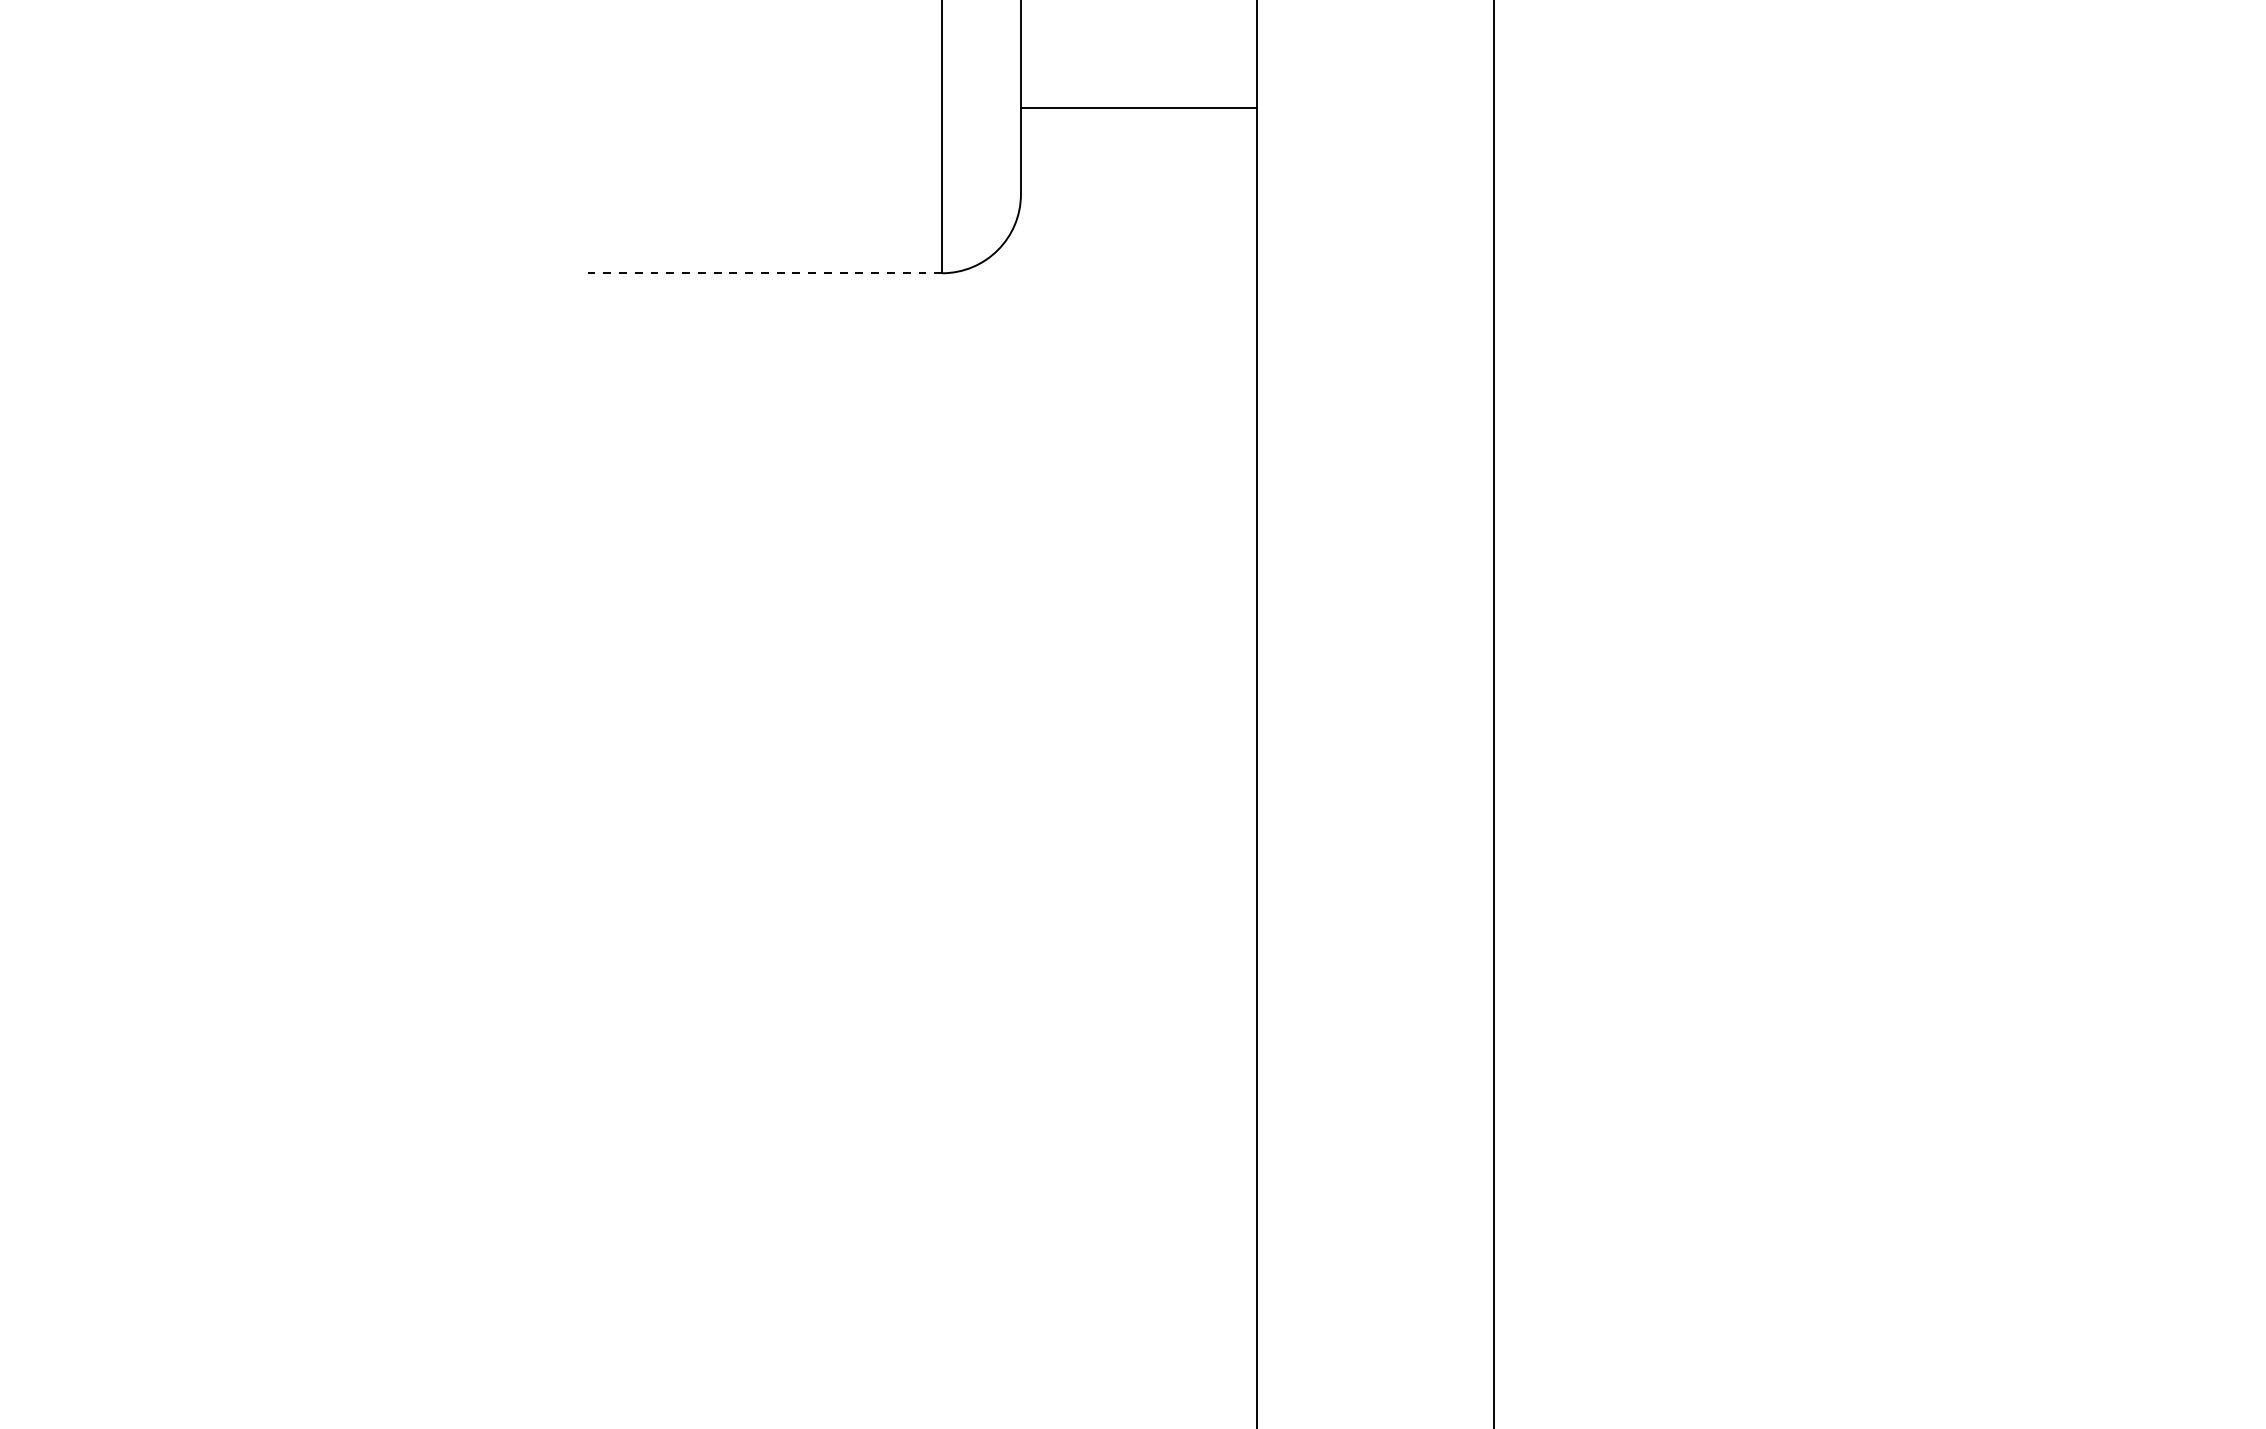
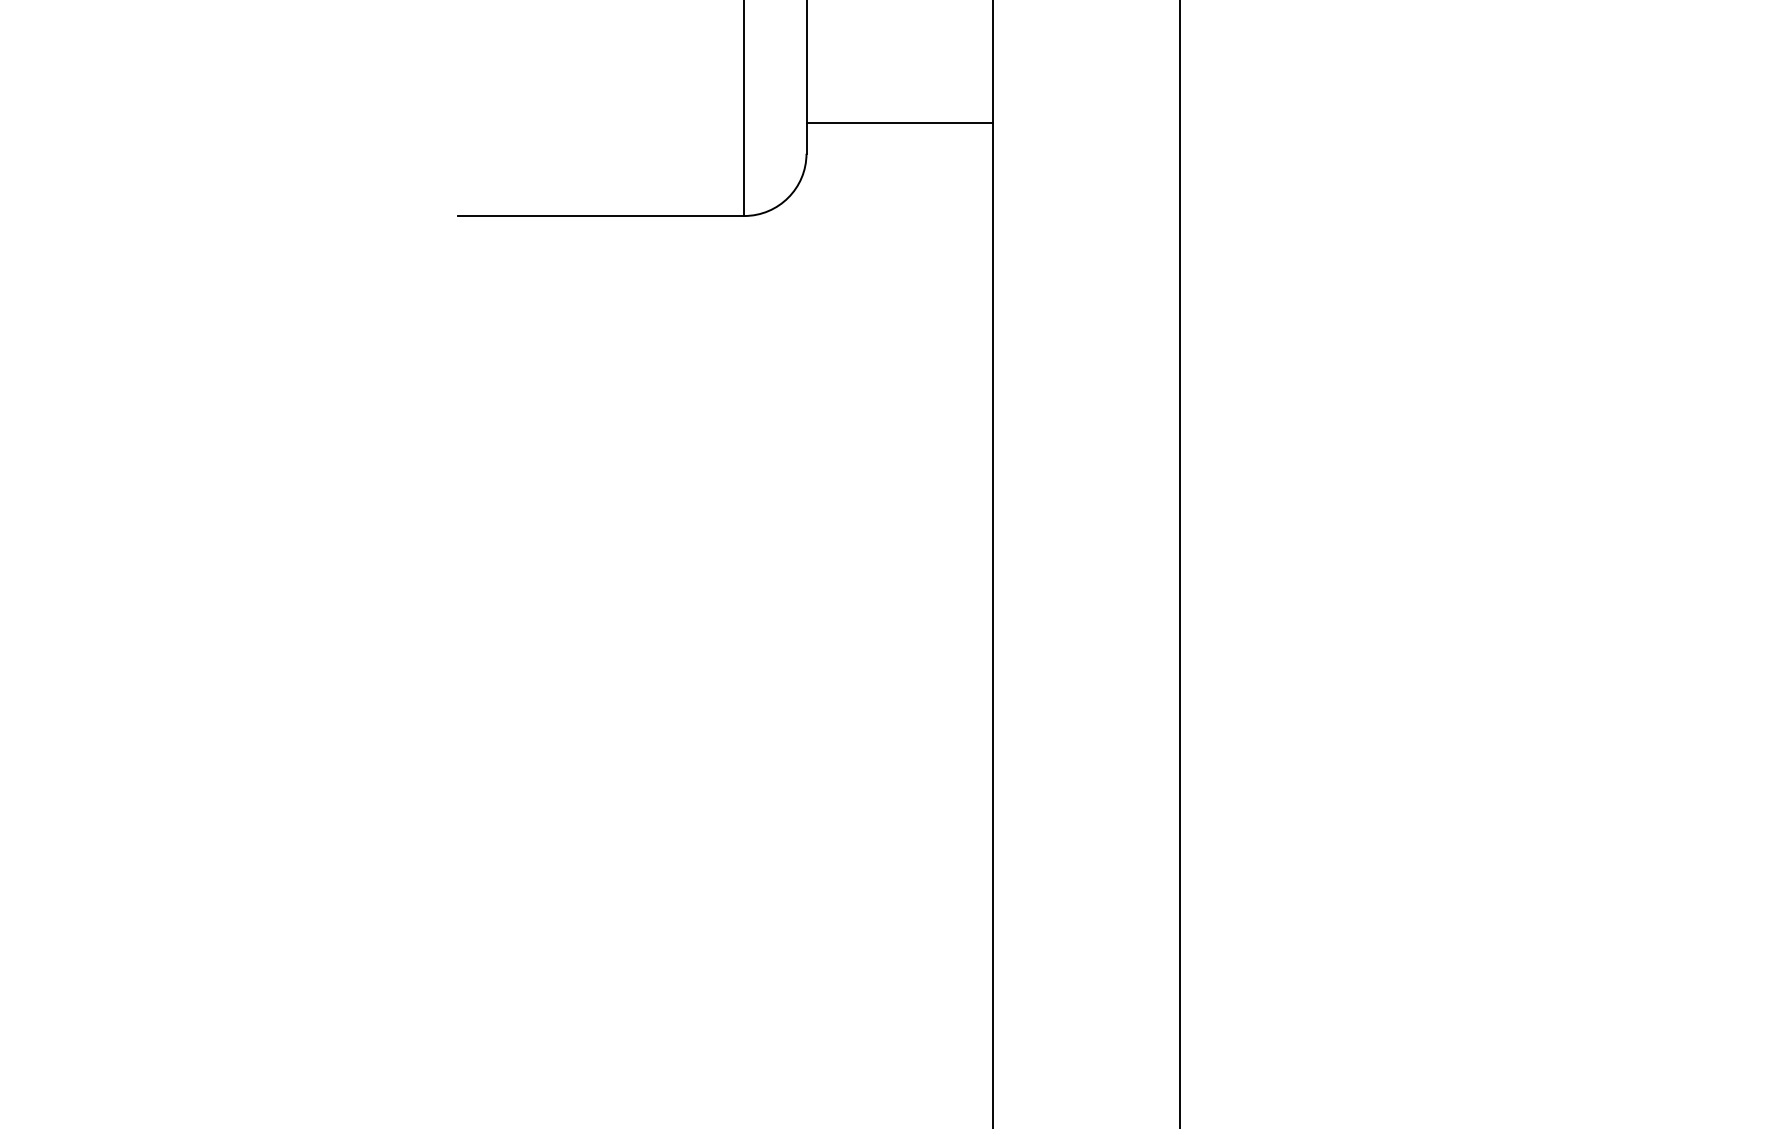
line: (1138, 108) -> (899, 123), moved
line: (761, 273) -> (601, 216), dashed -> solid

